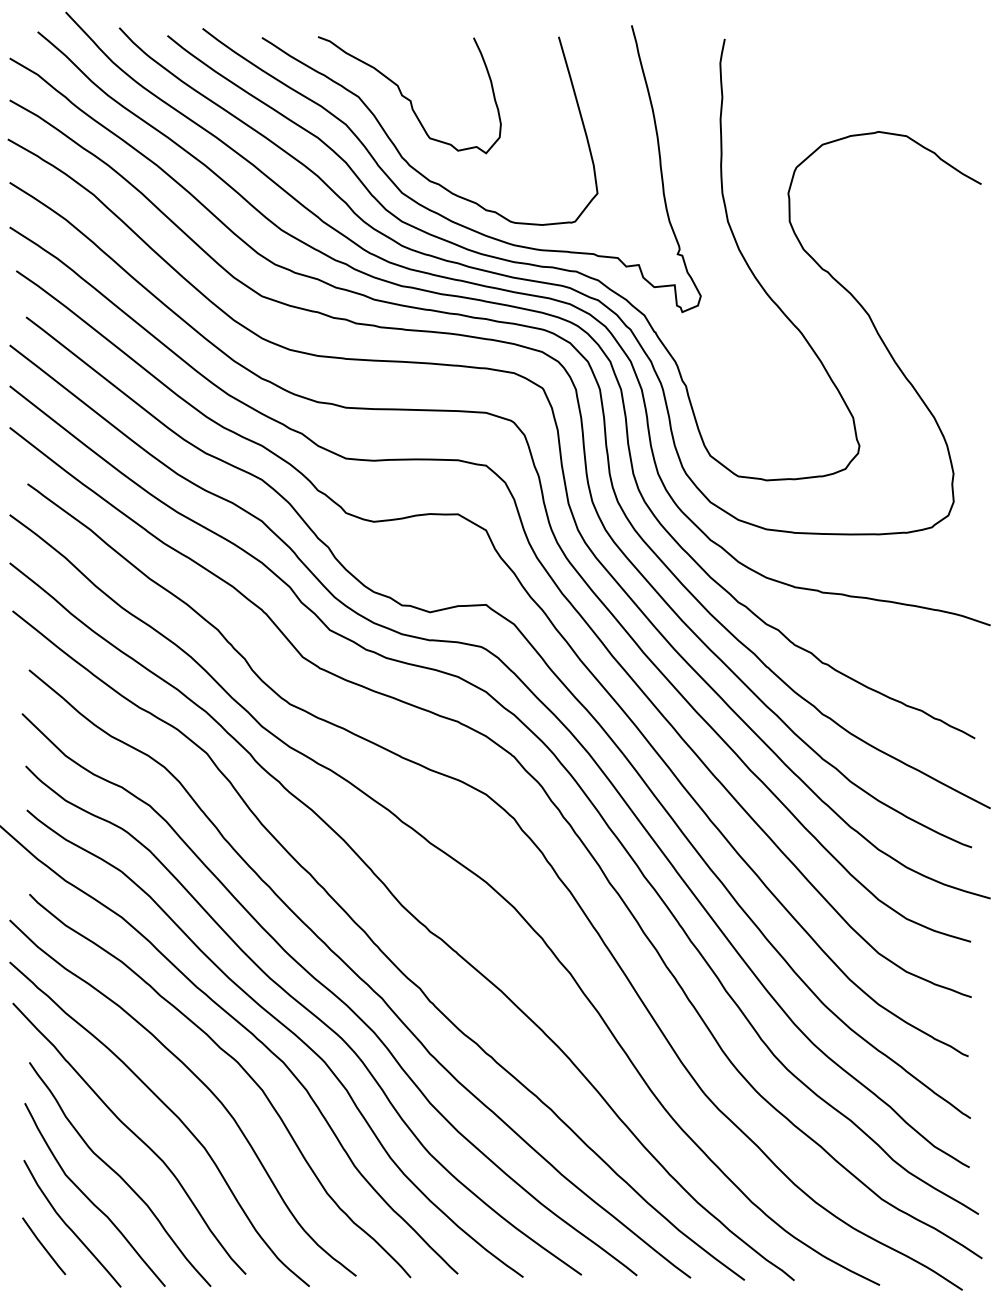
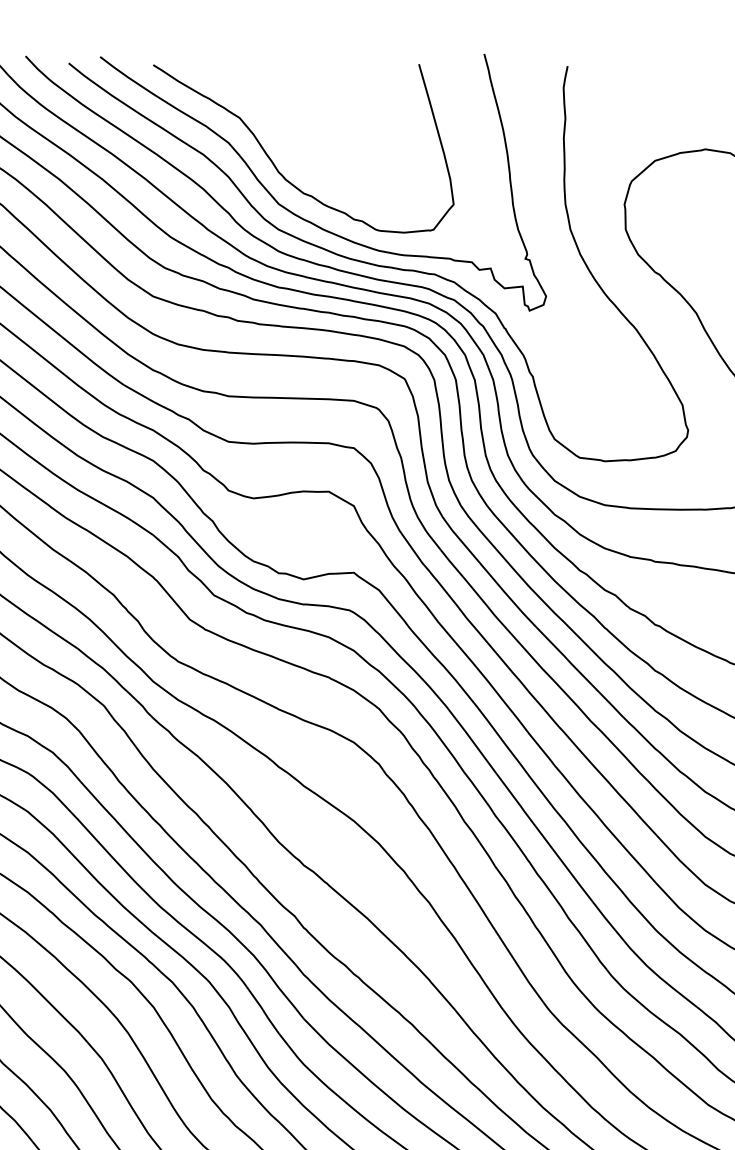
curve: (407, 97) -> (283, 118), removed

